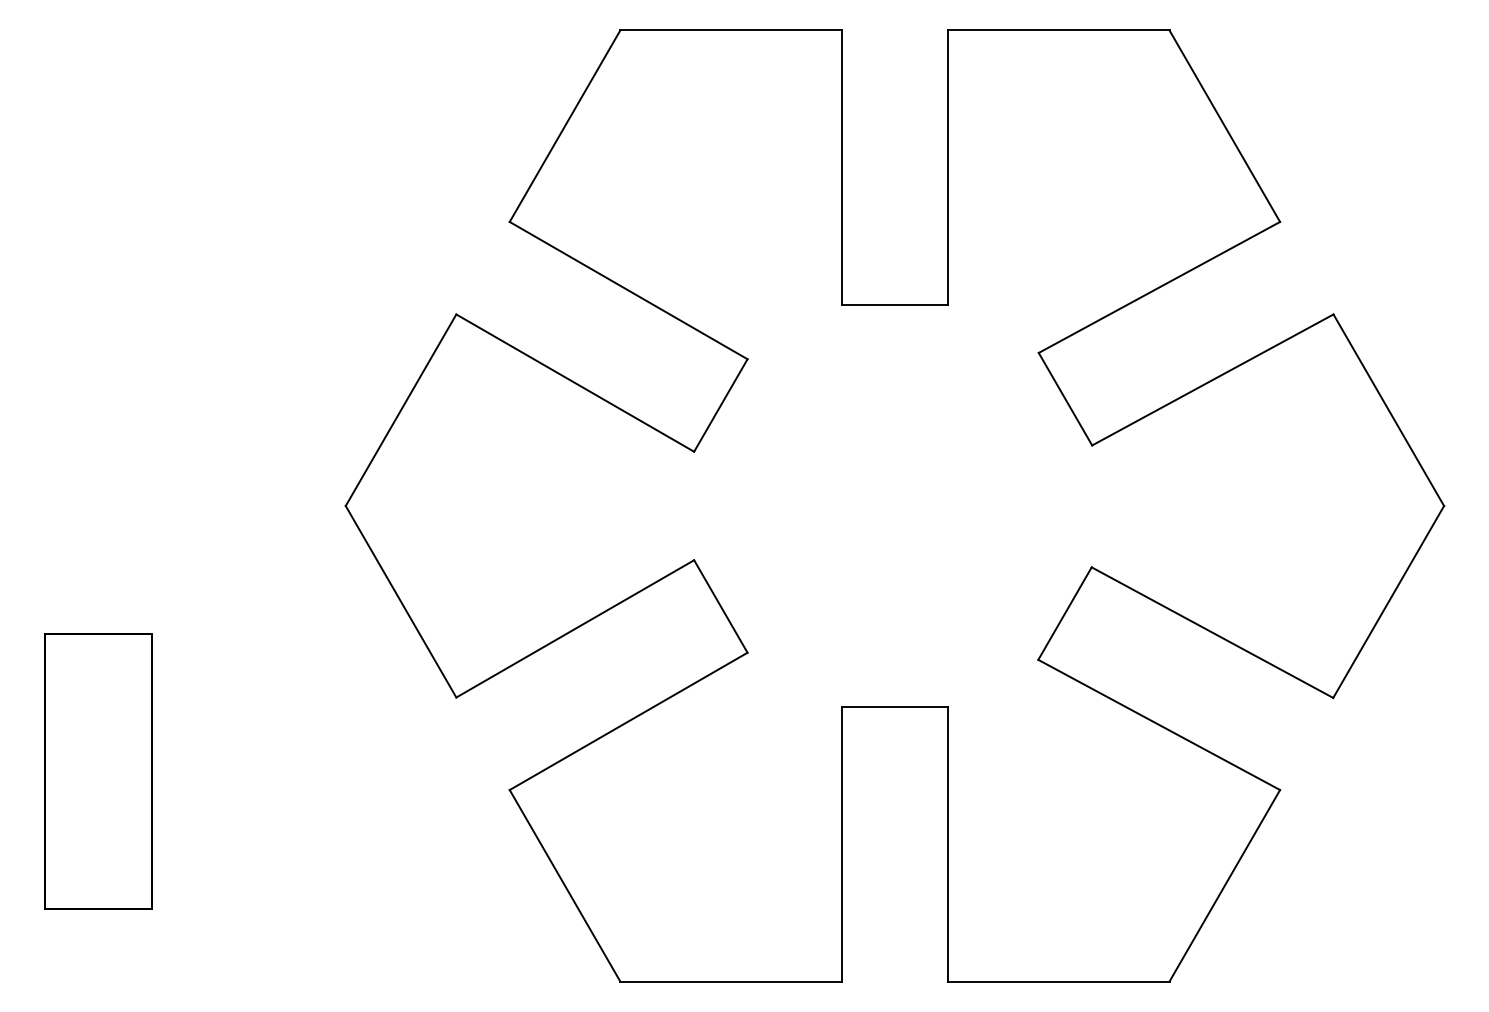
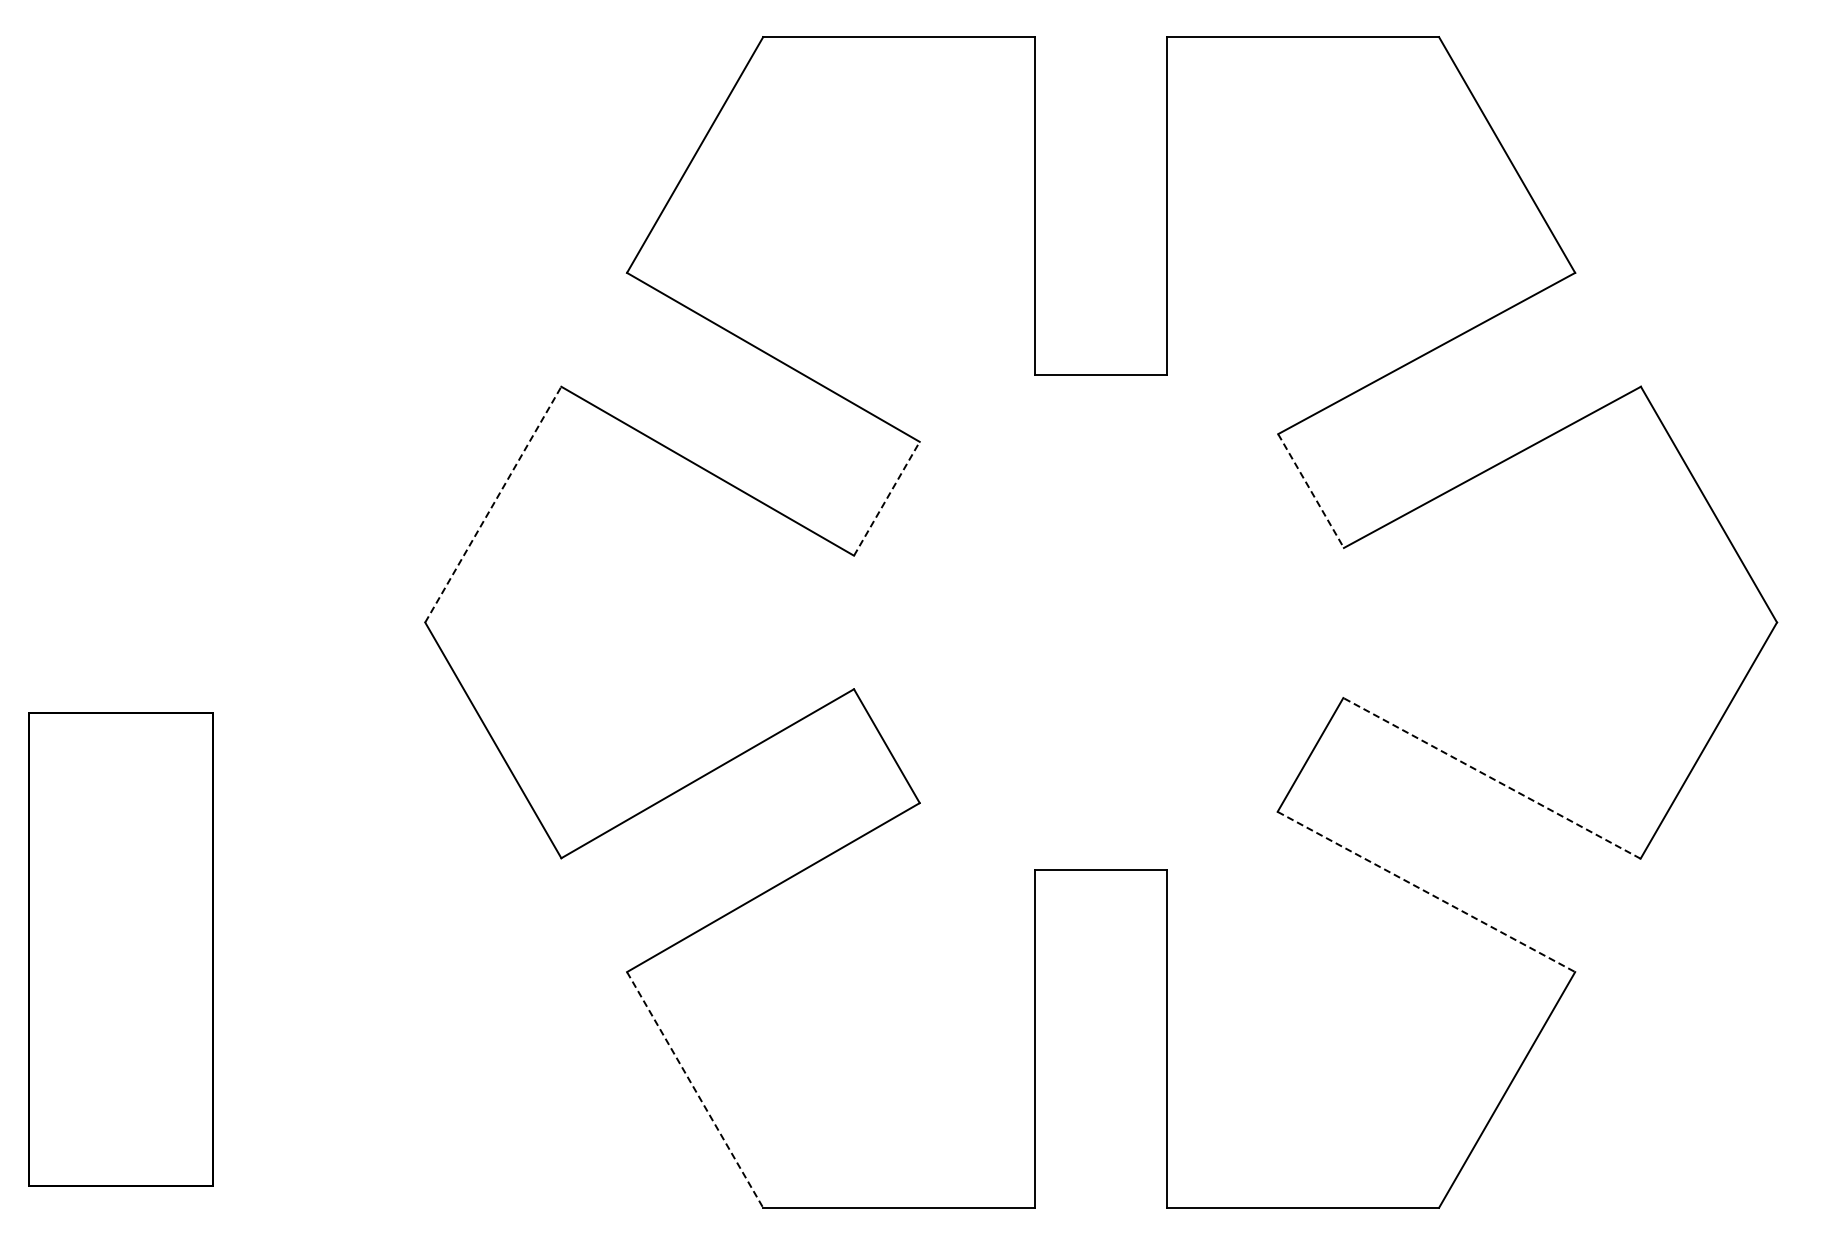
line: (1065, 399) -> (1311, 491), solid -> dashed
line: (720, 405) -> (886, 498), solid -> dashed
line: (401, 410) -> (493, 504), solid -> dashed
line: (1212, 632) -> (1491, 778), solid -> dashed
line: (1159, 724) -> (1426, 891), solid -> dashed
part: (98, 770) -> (120, 948), size x1.4
line: (565, 886) -> (695, 1090), solid -> dashed

